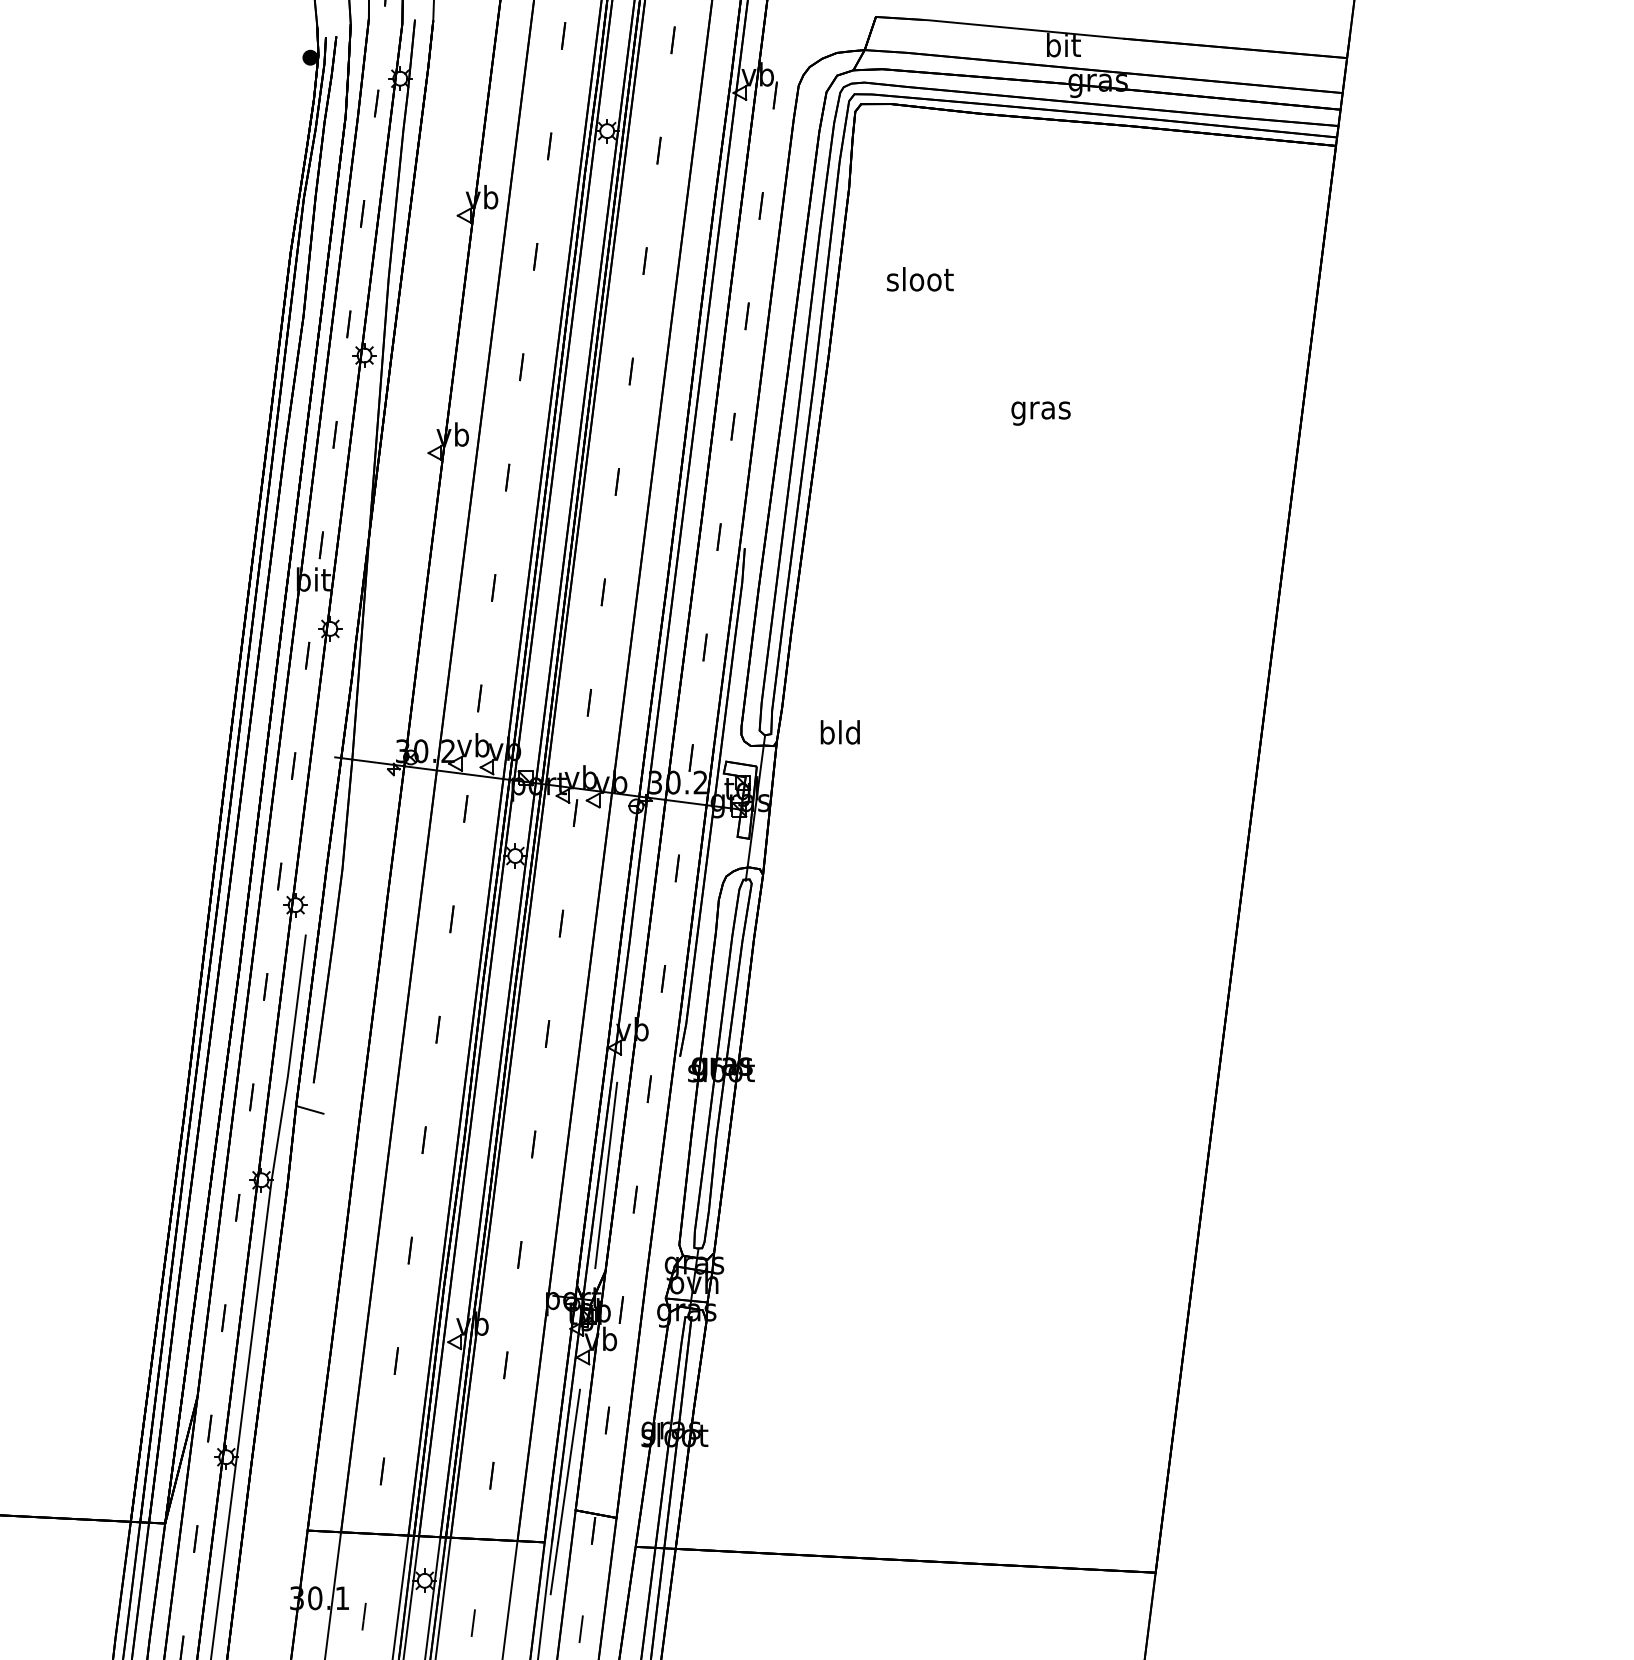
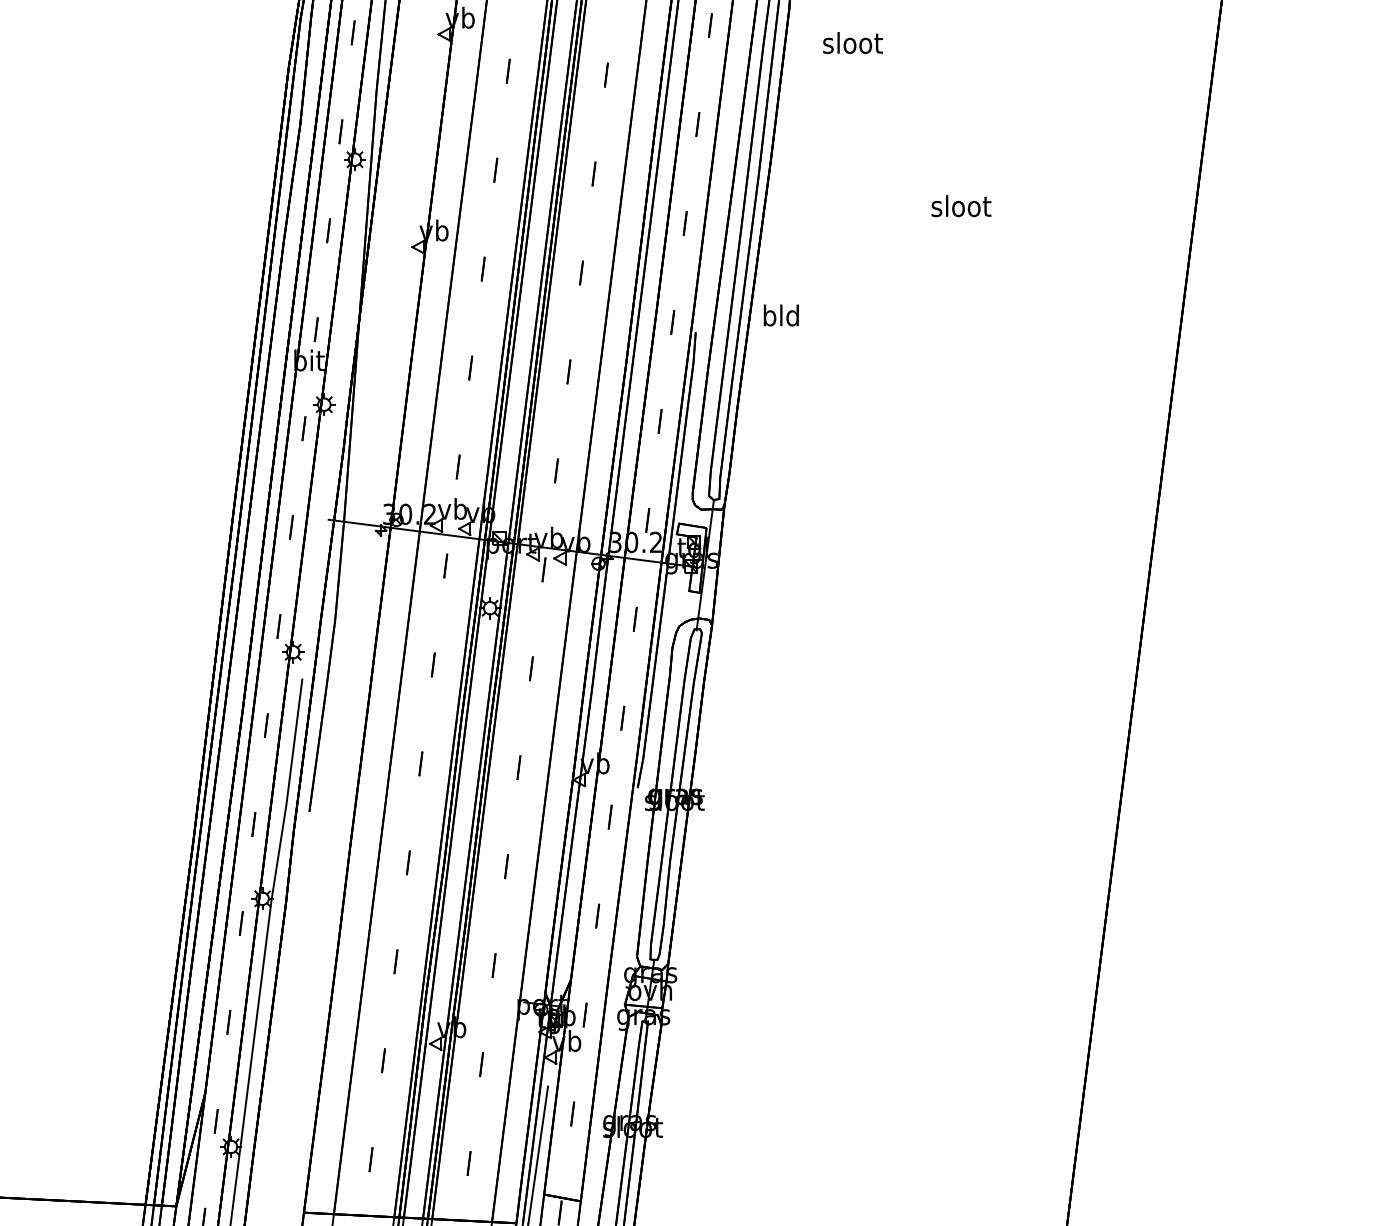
text: (920, 279) -> (853, 43), moved
text: (1041, 410) -> (961, 208), gras -> sloot
text: (839, 732) -> (780, 315), moved
line: (309, 1109) -> (305, 835), removed
line: (606, 1175) -> (571, 894), removed

